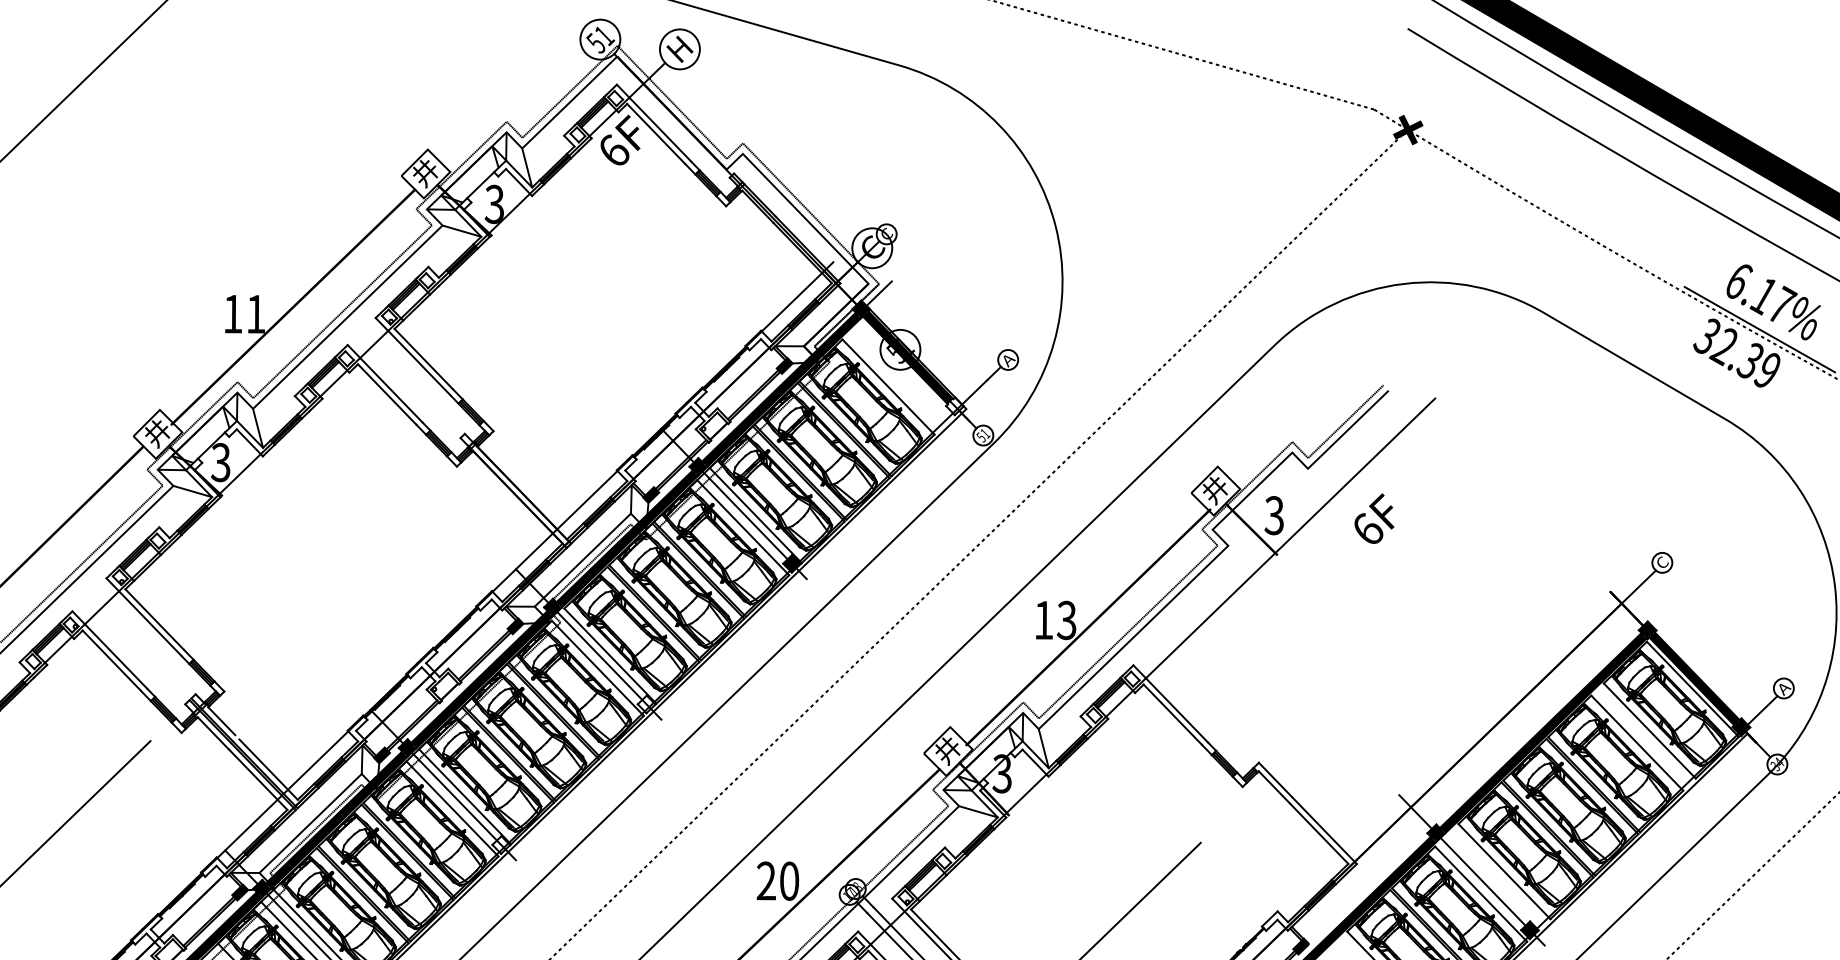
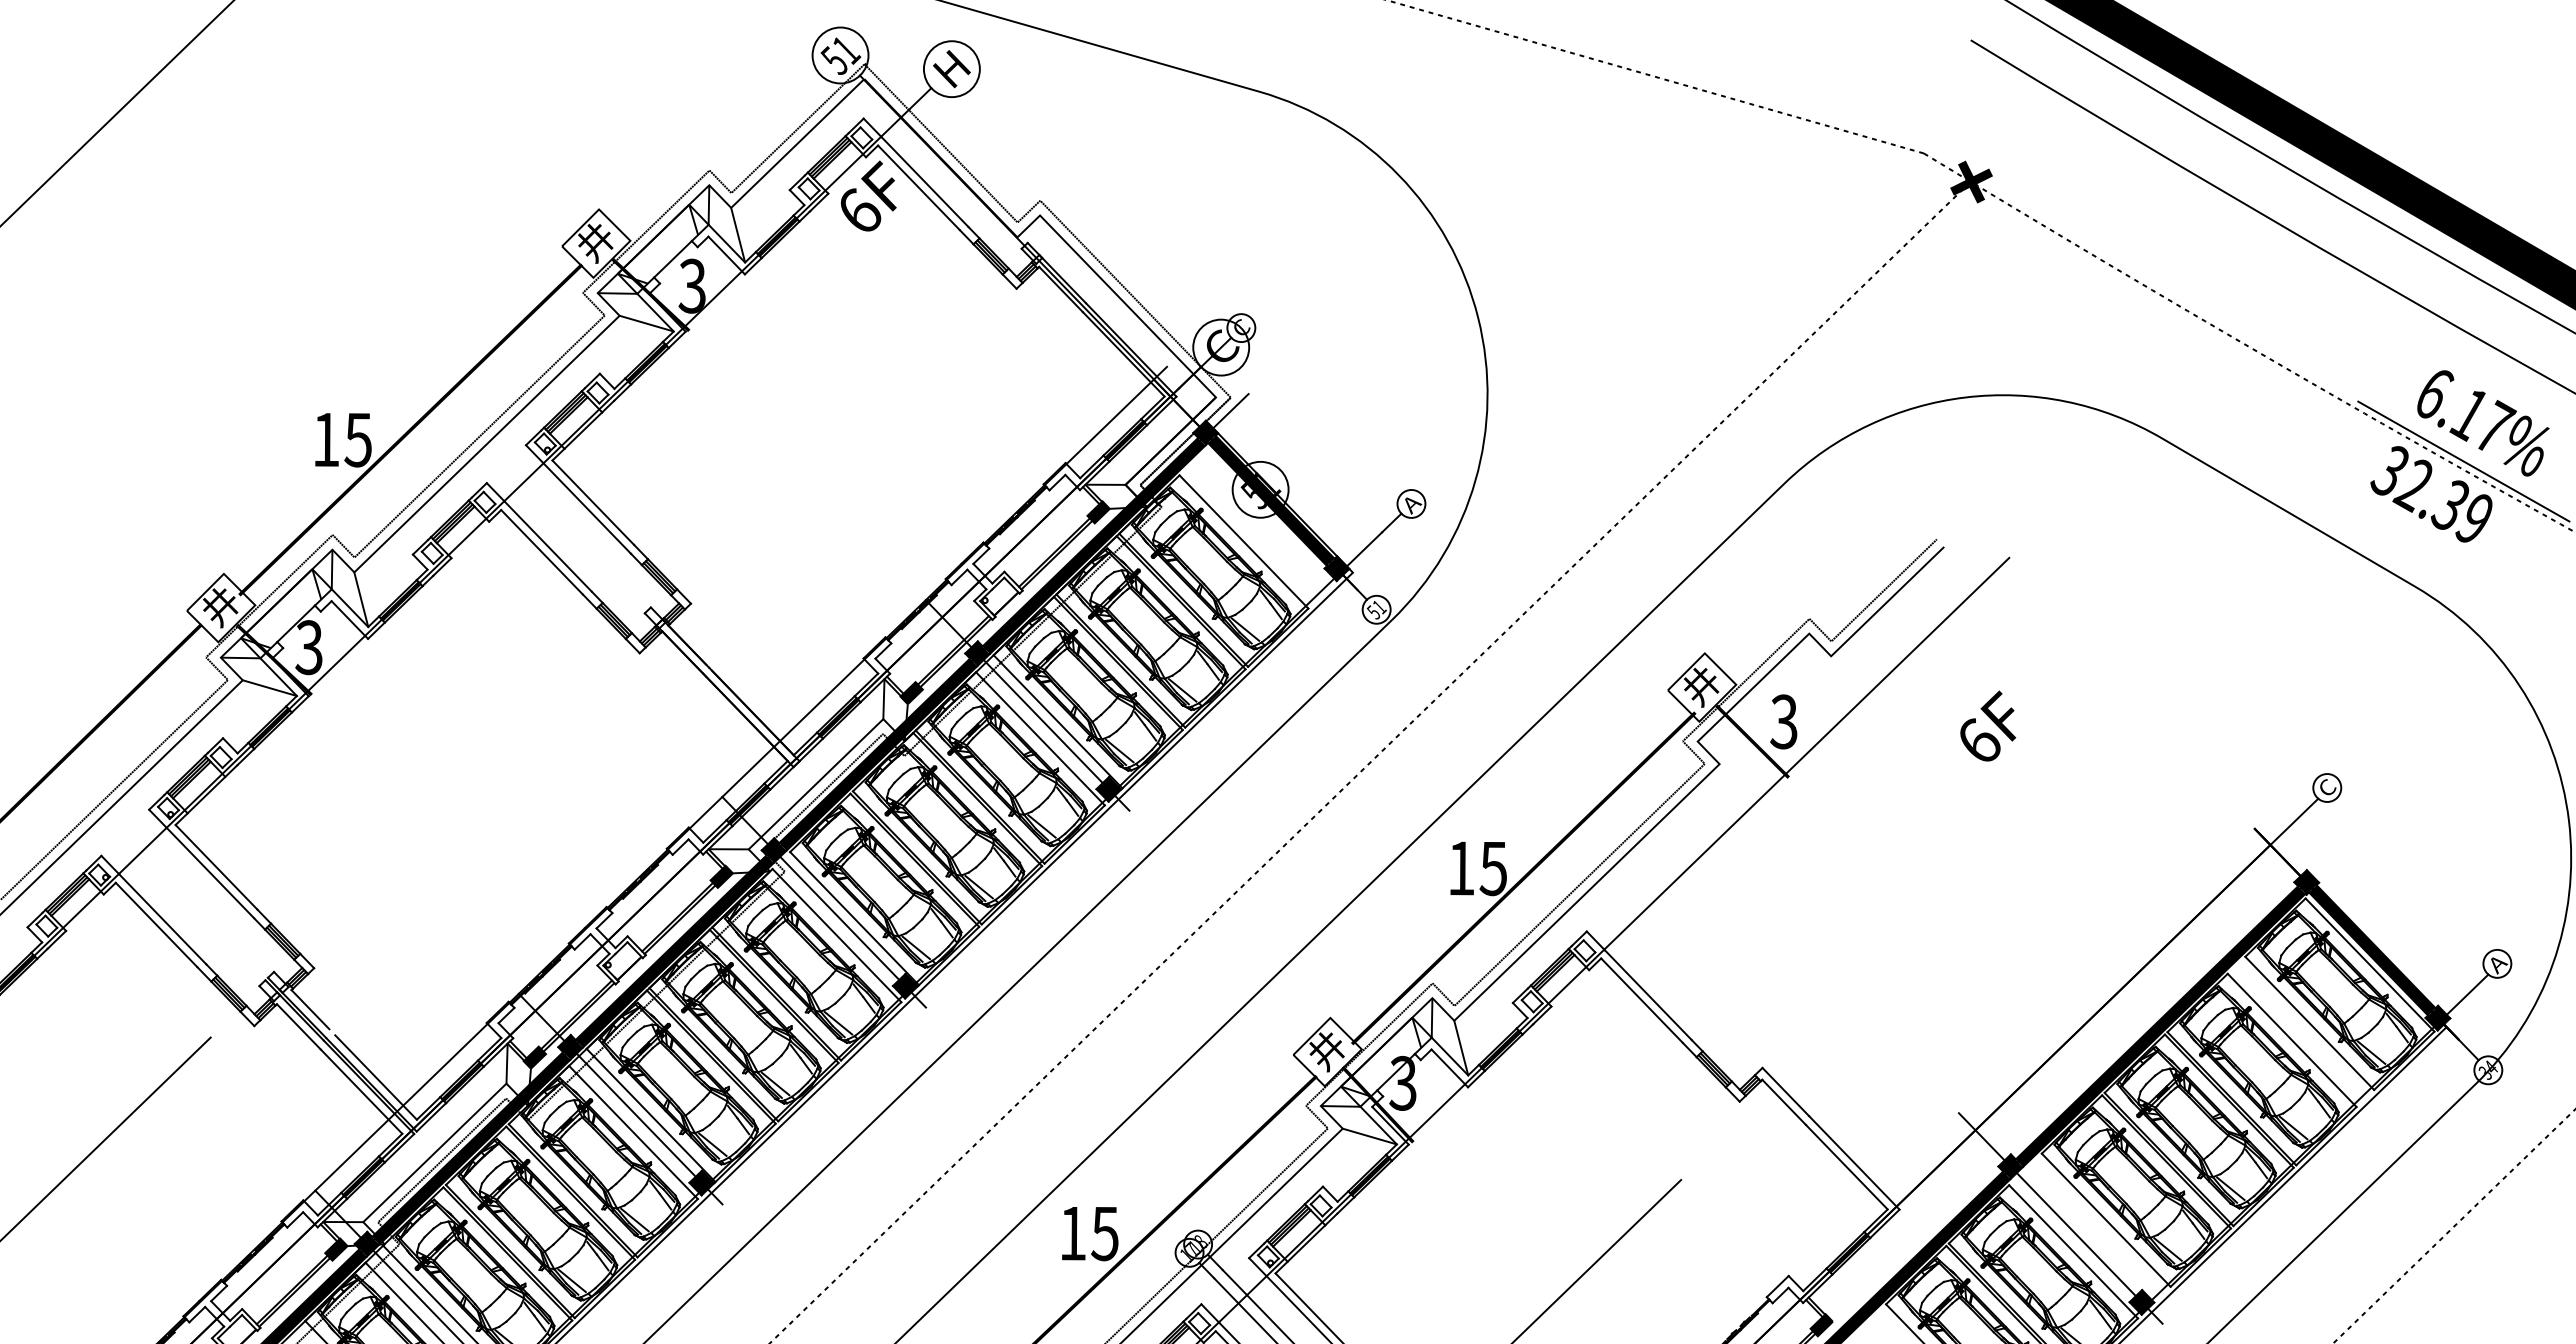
text: (255, 314) -> (357, 440), 11 -> 15
fill: (954, 406) -> (1336, 568), added
text: (1374, 518) -> (1988, 725), moved
text: (1066, 620) -> (1492, 868), 13 -> 15
fill: (646, 703) -> (904, 985), added
fill: (501, 844) -> (701, 1182), added
text: (777, 881) -> (1088, 1233), 20 -> 15

